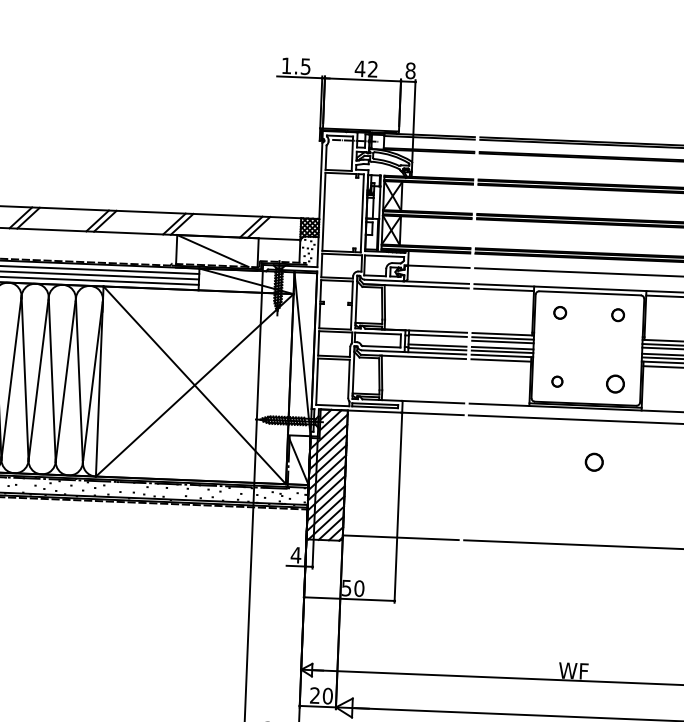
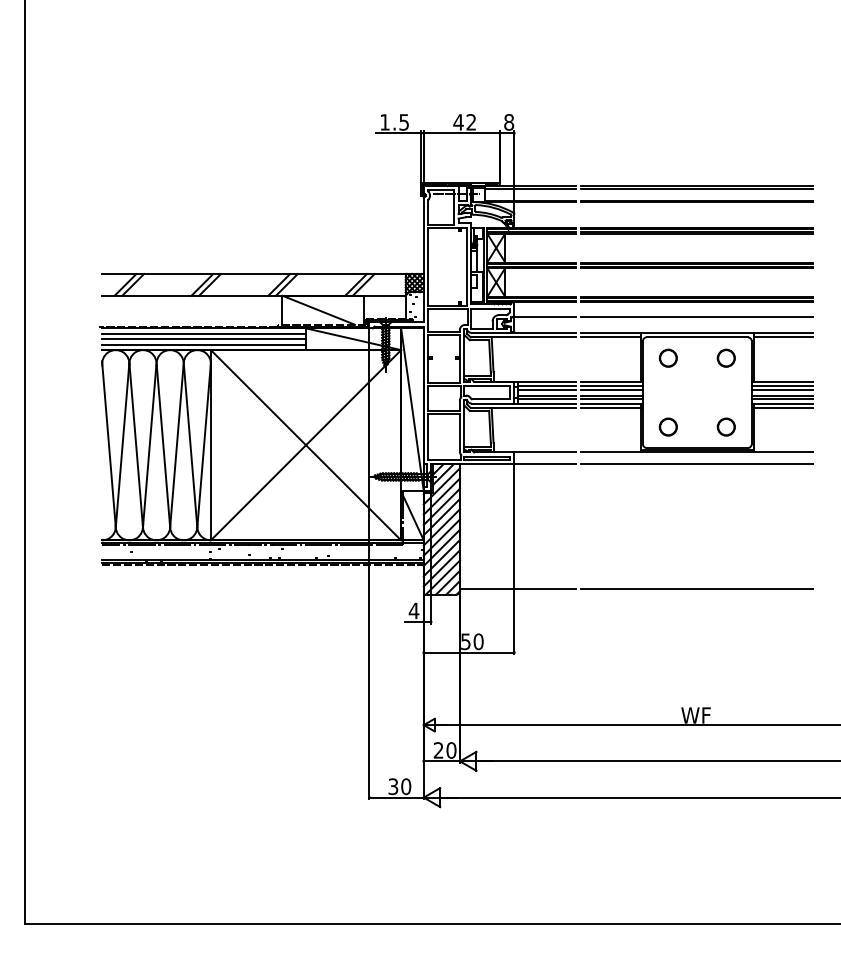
circle: (559, 312) -> (667, 357), size x1.43
circle: (617, 314) -> (725, 357), size x1.43
line: (437, 339) -> (546, 389), added
circle: (556, 381) -> (667, 426), size x1.67
circle: (593, 461) -> (707, 505), removed

